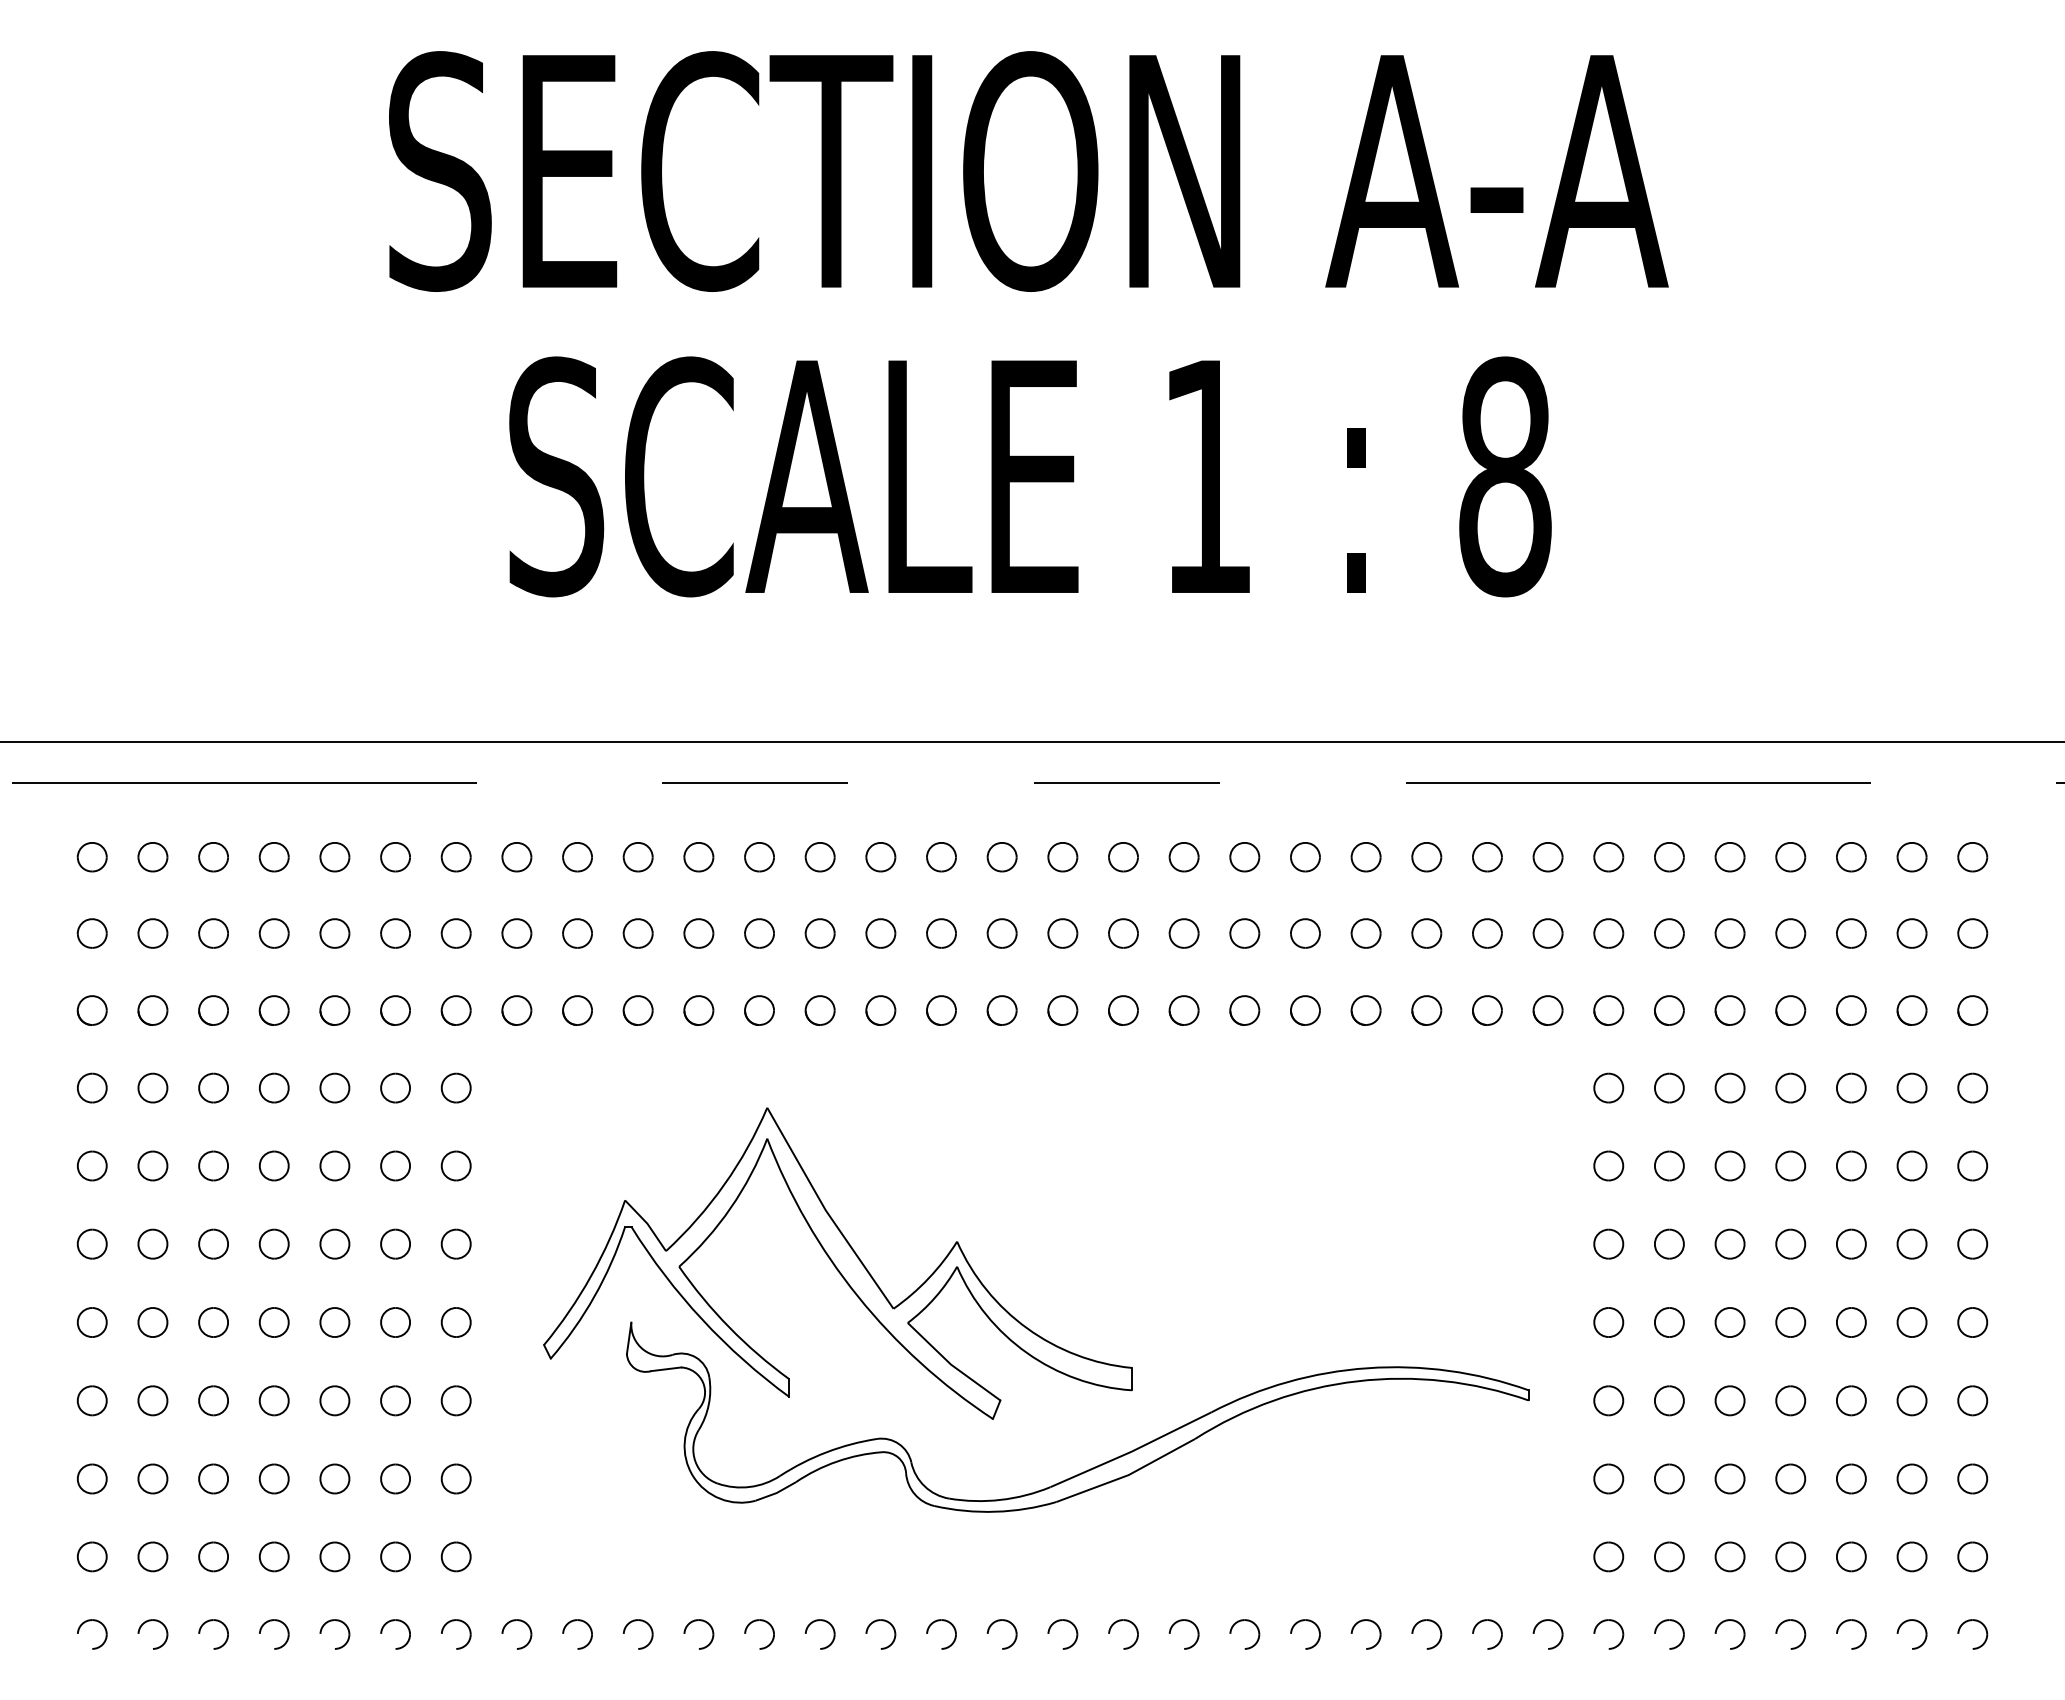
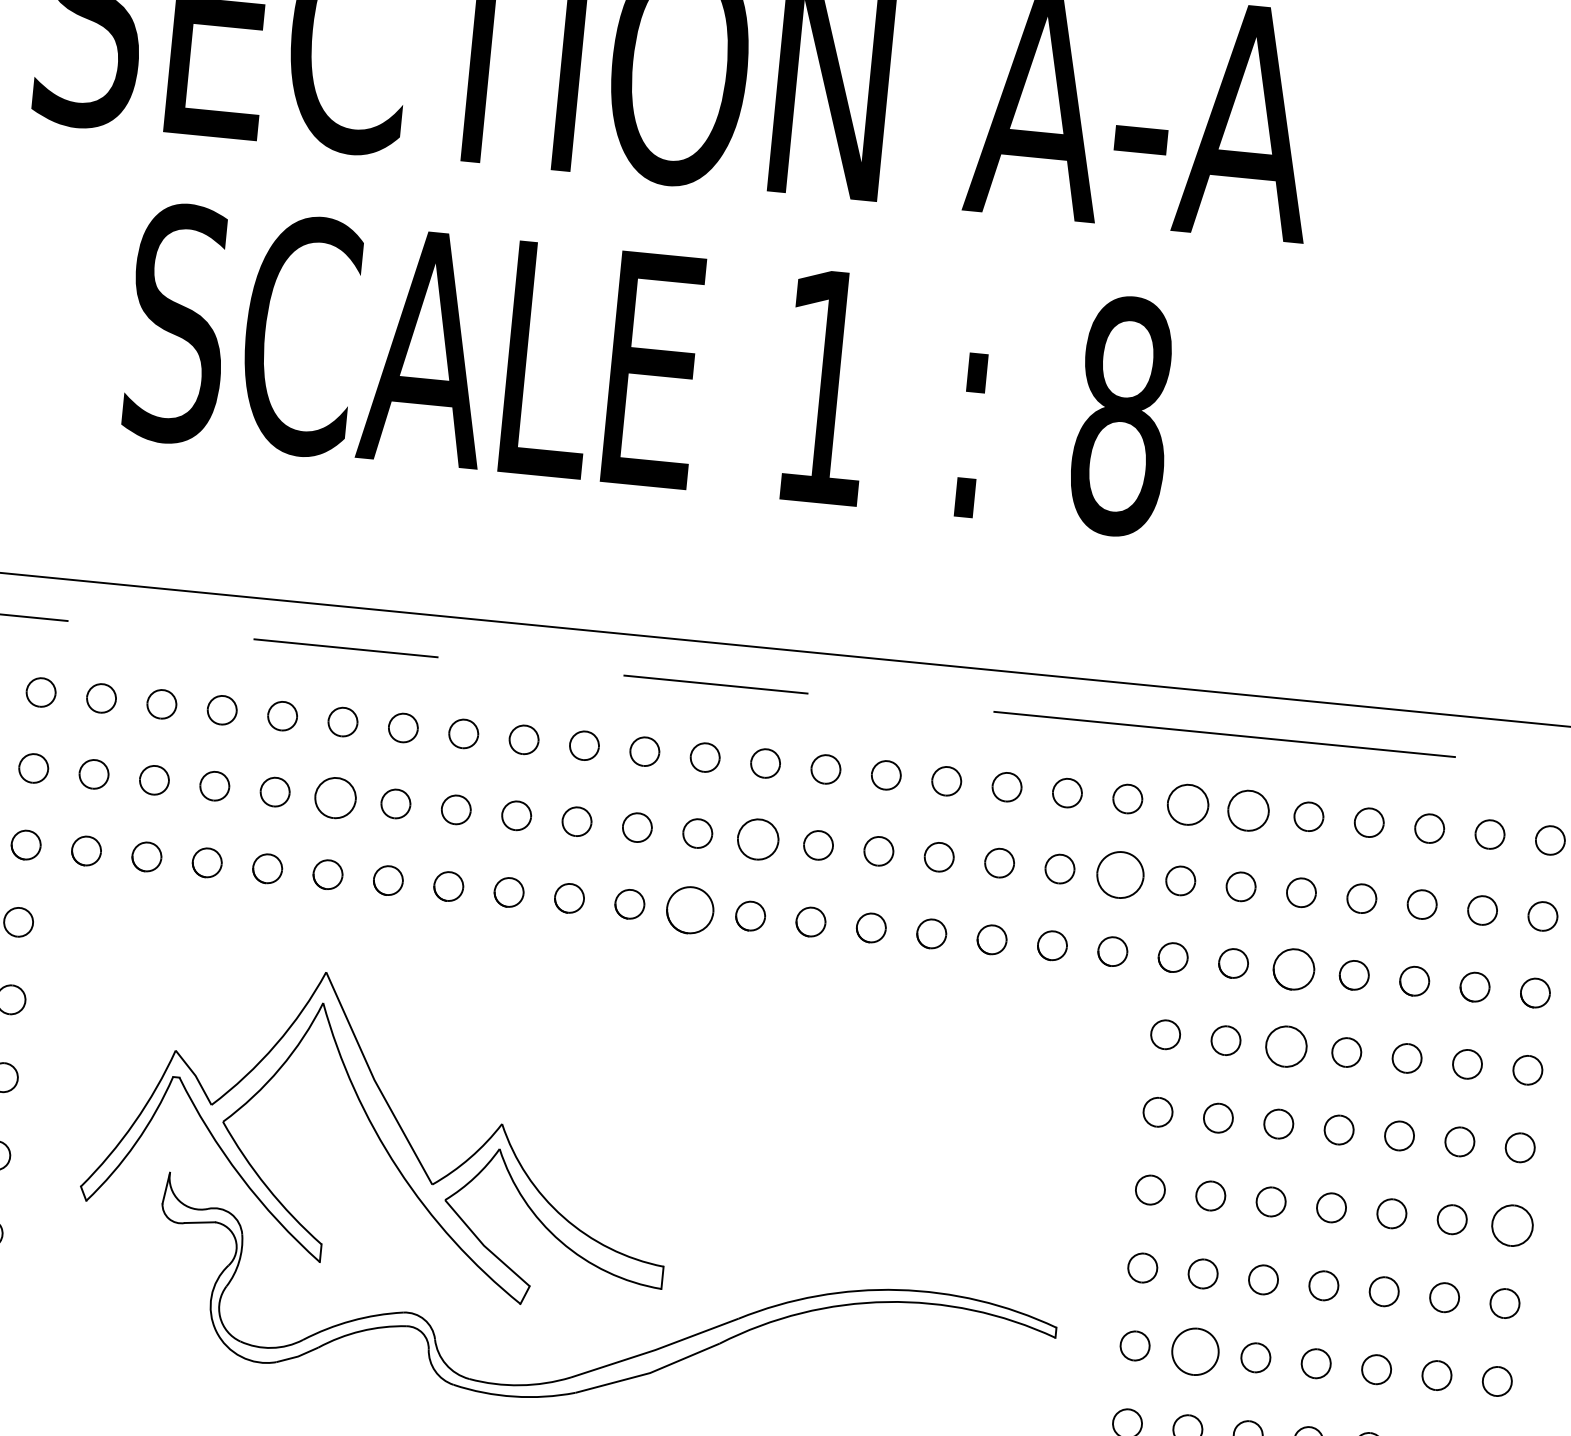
part: (1608, 857) -> (1187, 805), size x1.4
part: (1669, 857) -> (1248, 811), size x1.4
part: (759, 933) -> (335, 798), size x1.4
part: (1183, 933) -> (757, 839), size x1.4
part: (1547, 933) -> (1119, 874), size x1.6
part: (1123, 1010) -> (690, 910), size x1.6
part: (1729, 1010) -> (1293, 969), size x1.4
part: (1729, 1087) -> (1285, 1045), size x1.4
part: (1972, 1243) -> (1512, 1224), size x1.4
part: (1669, 1400) -> (1195, 1351), size x1.6

